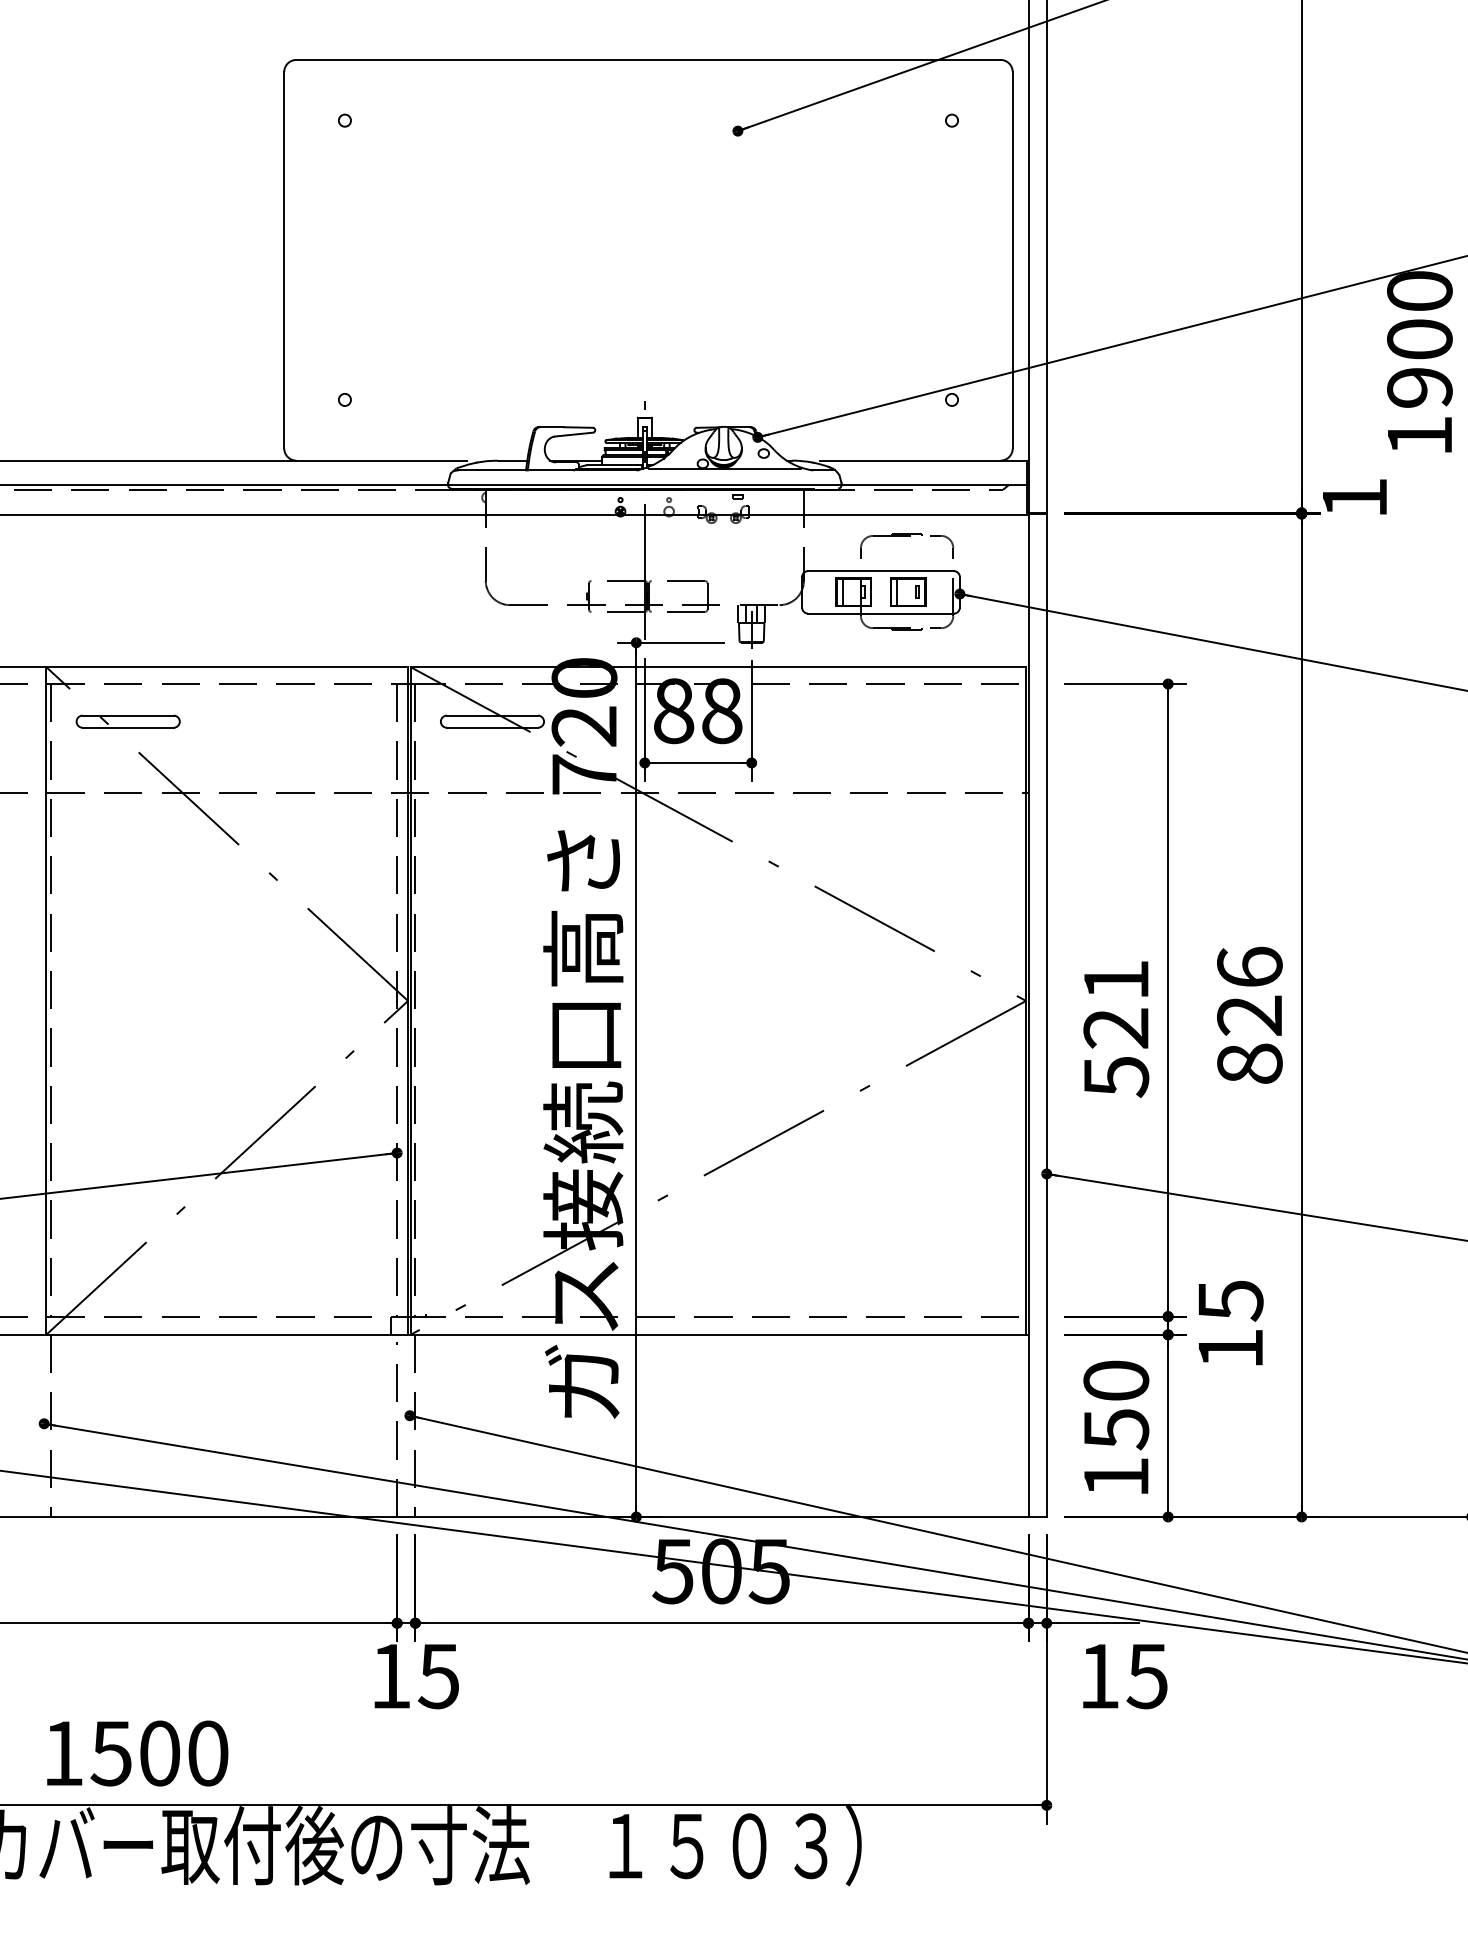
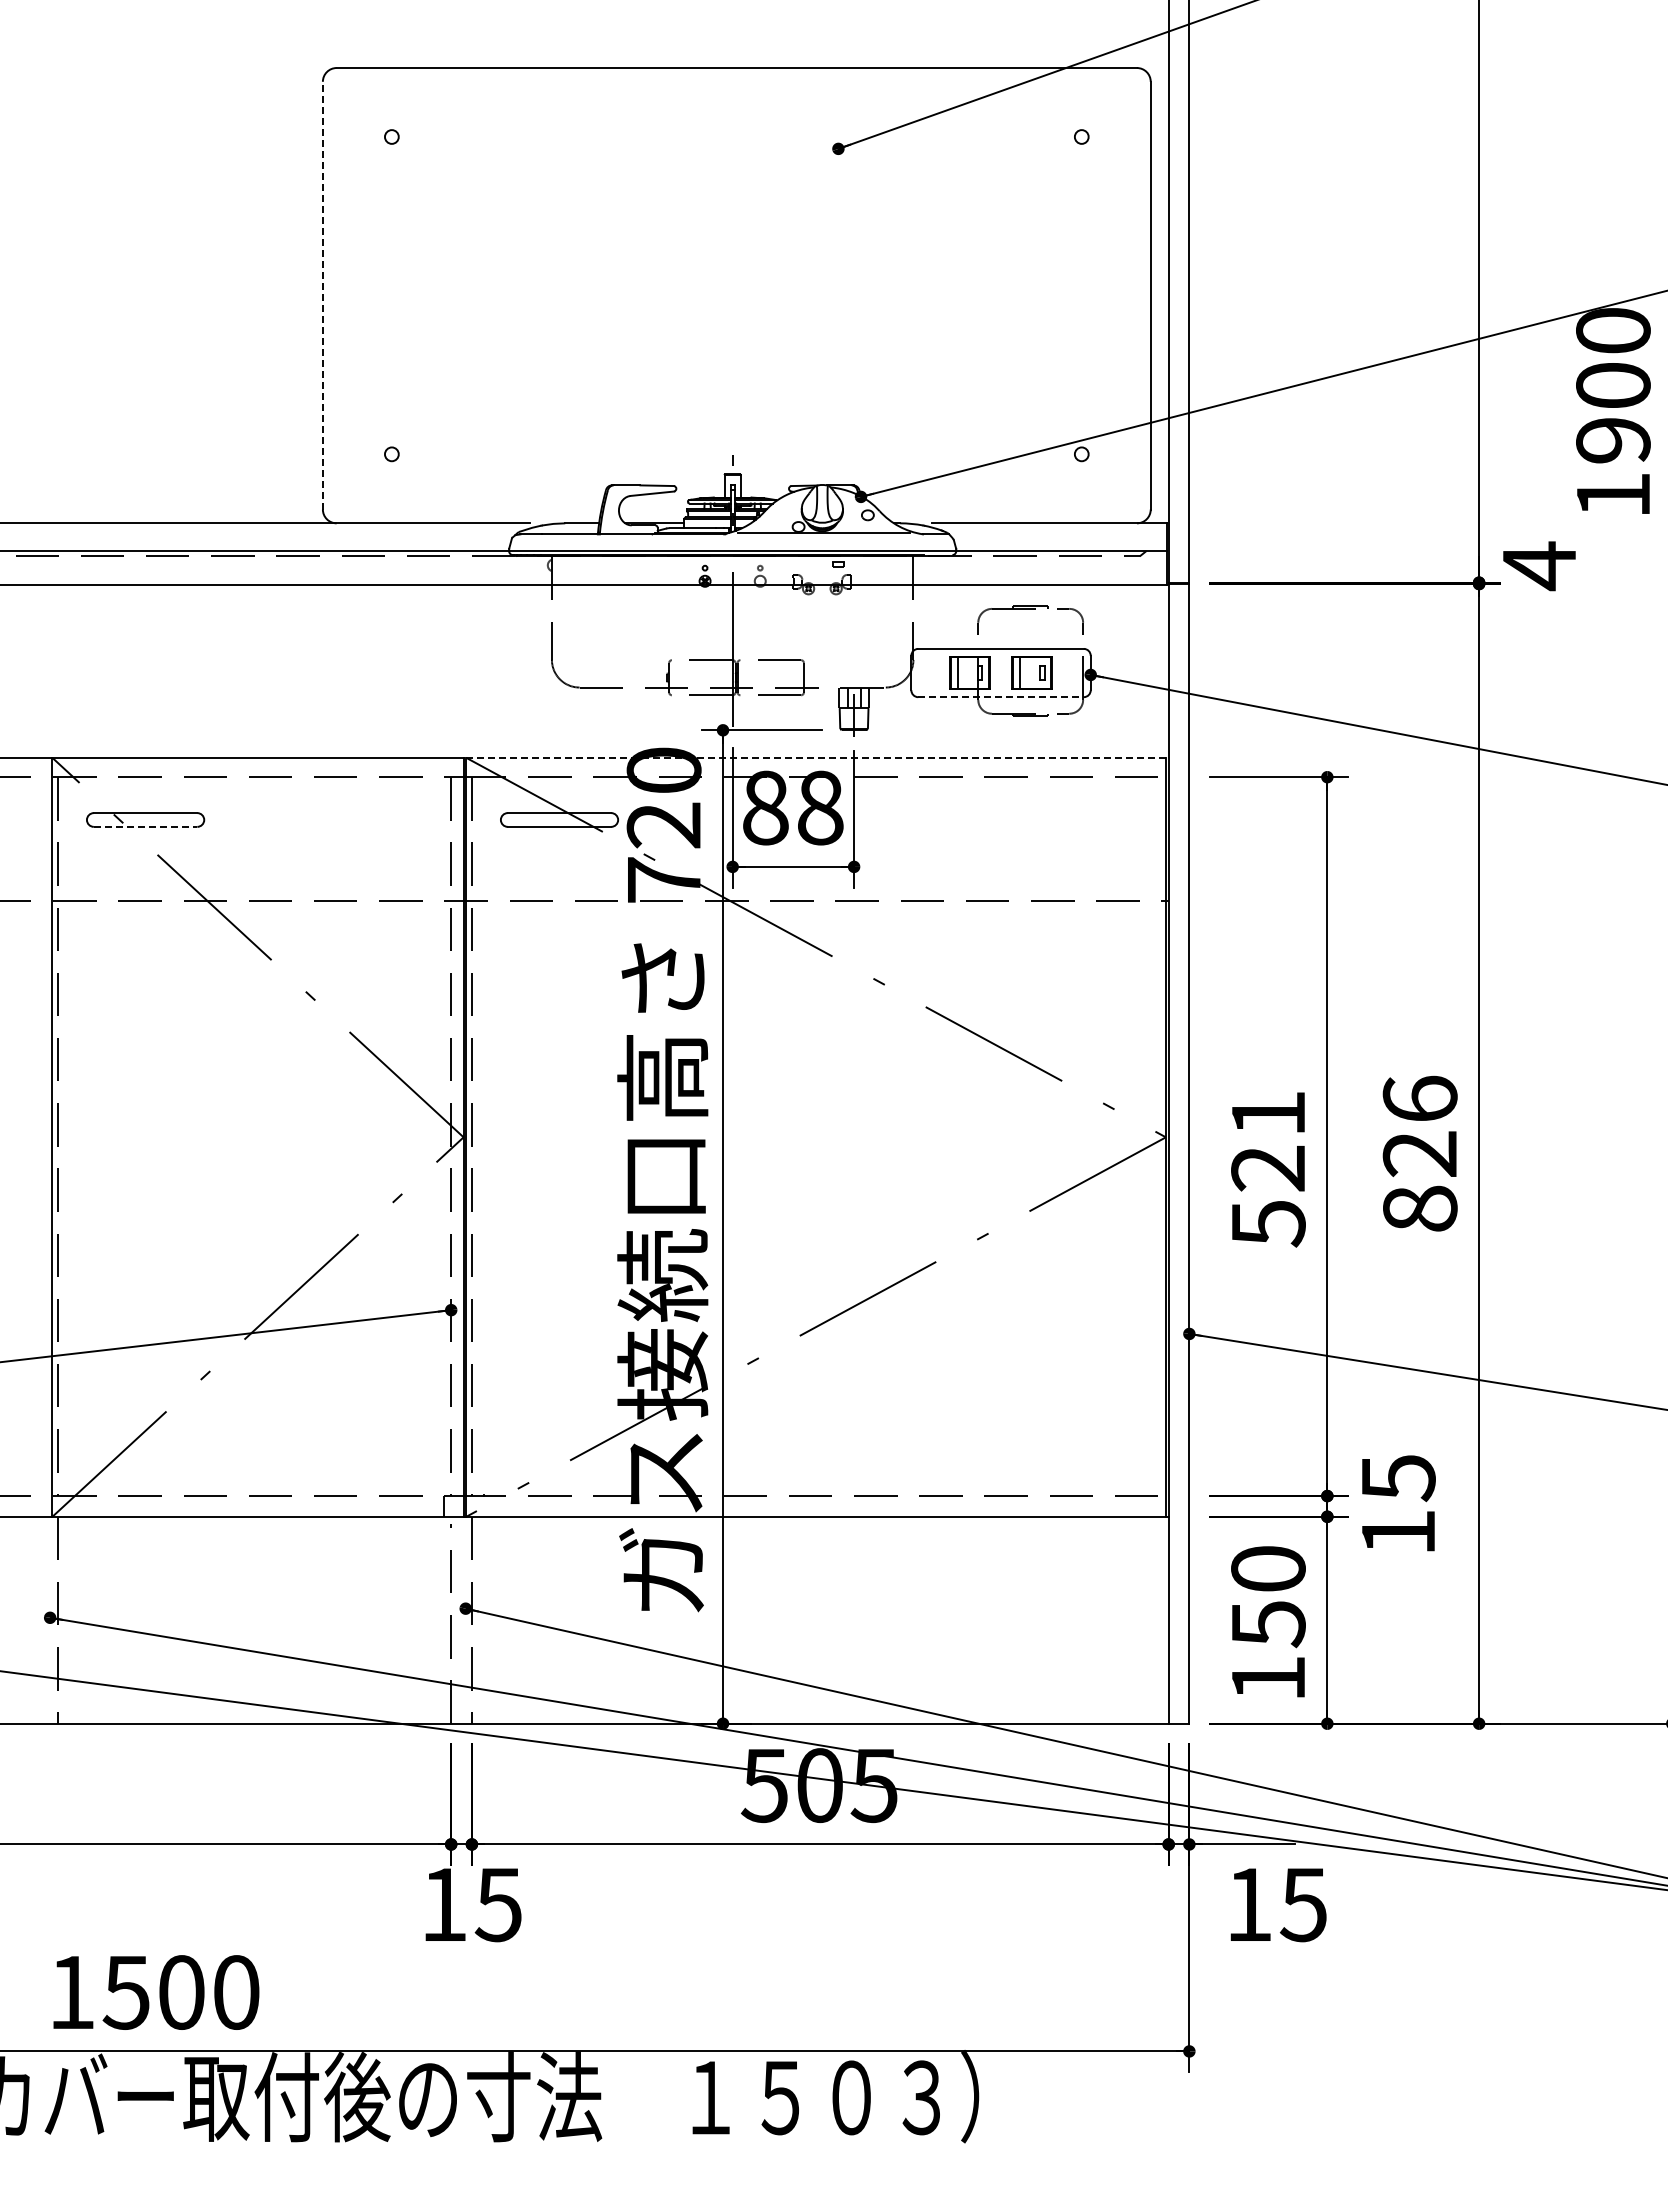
line: (283, 260) -> (322, 295), solid -> dashed
text: (1354, 498) -> (1539, 566), 1 -> 4
line: (881, 613) -> (1001, 697), solid -> dashed
line: (718, 666) -> (816, 757), solid -> dashed
line: (128, 727) -> (145, 826), solid -> dashed

